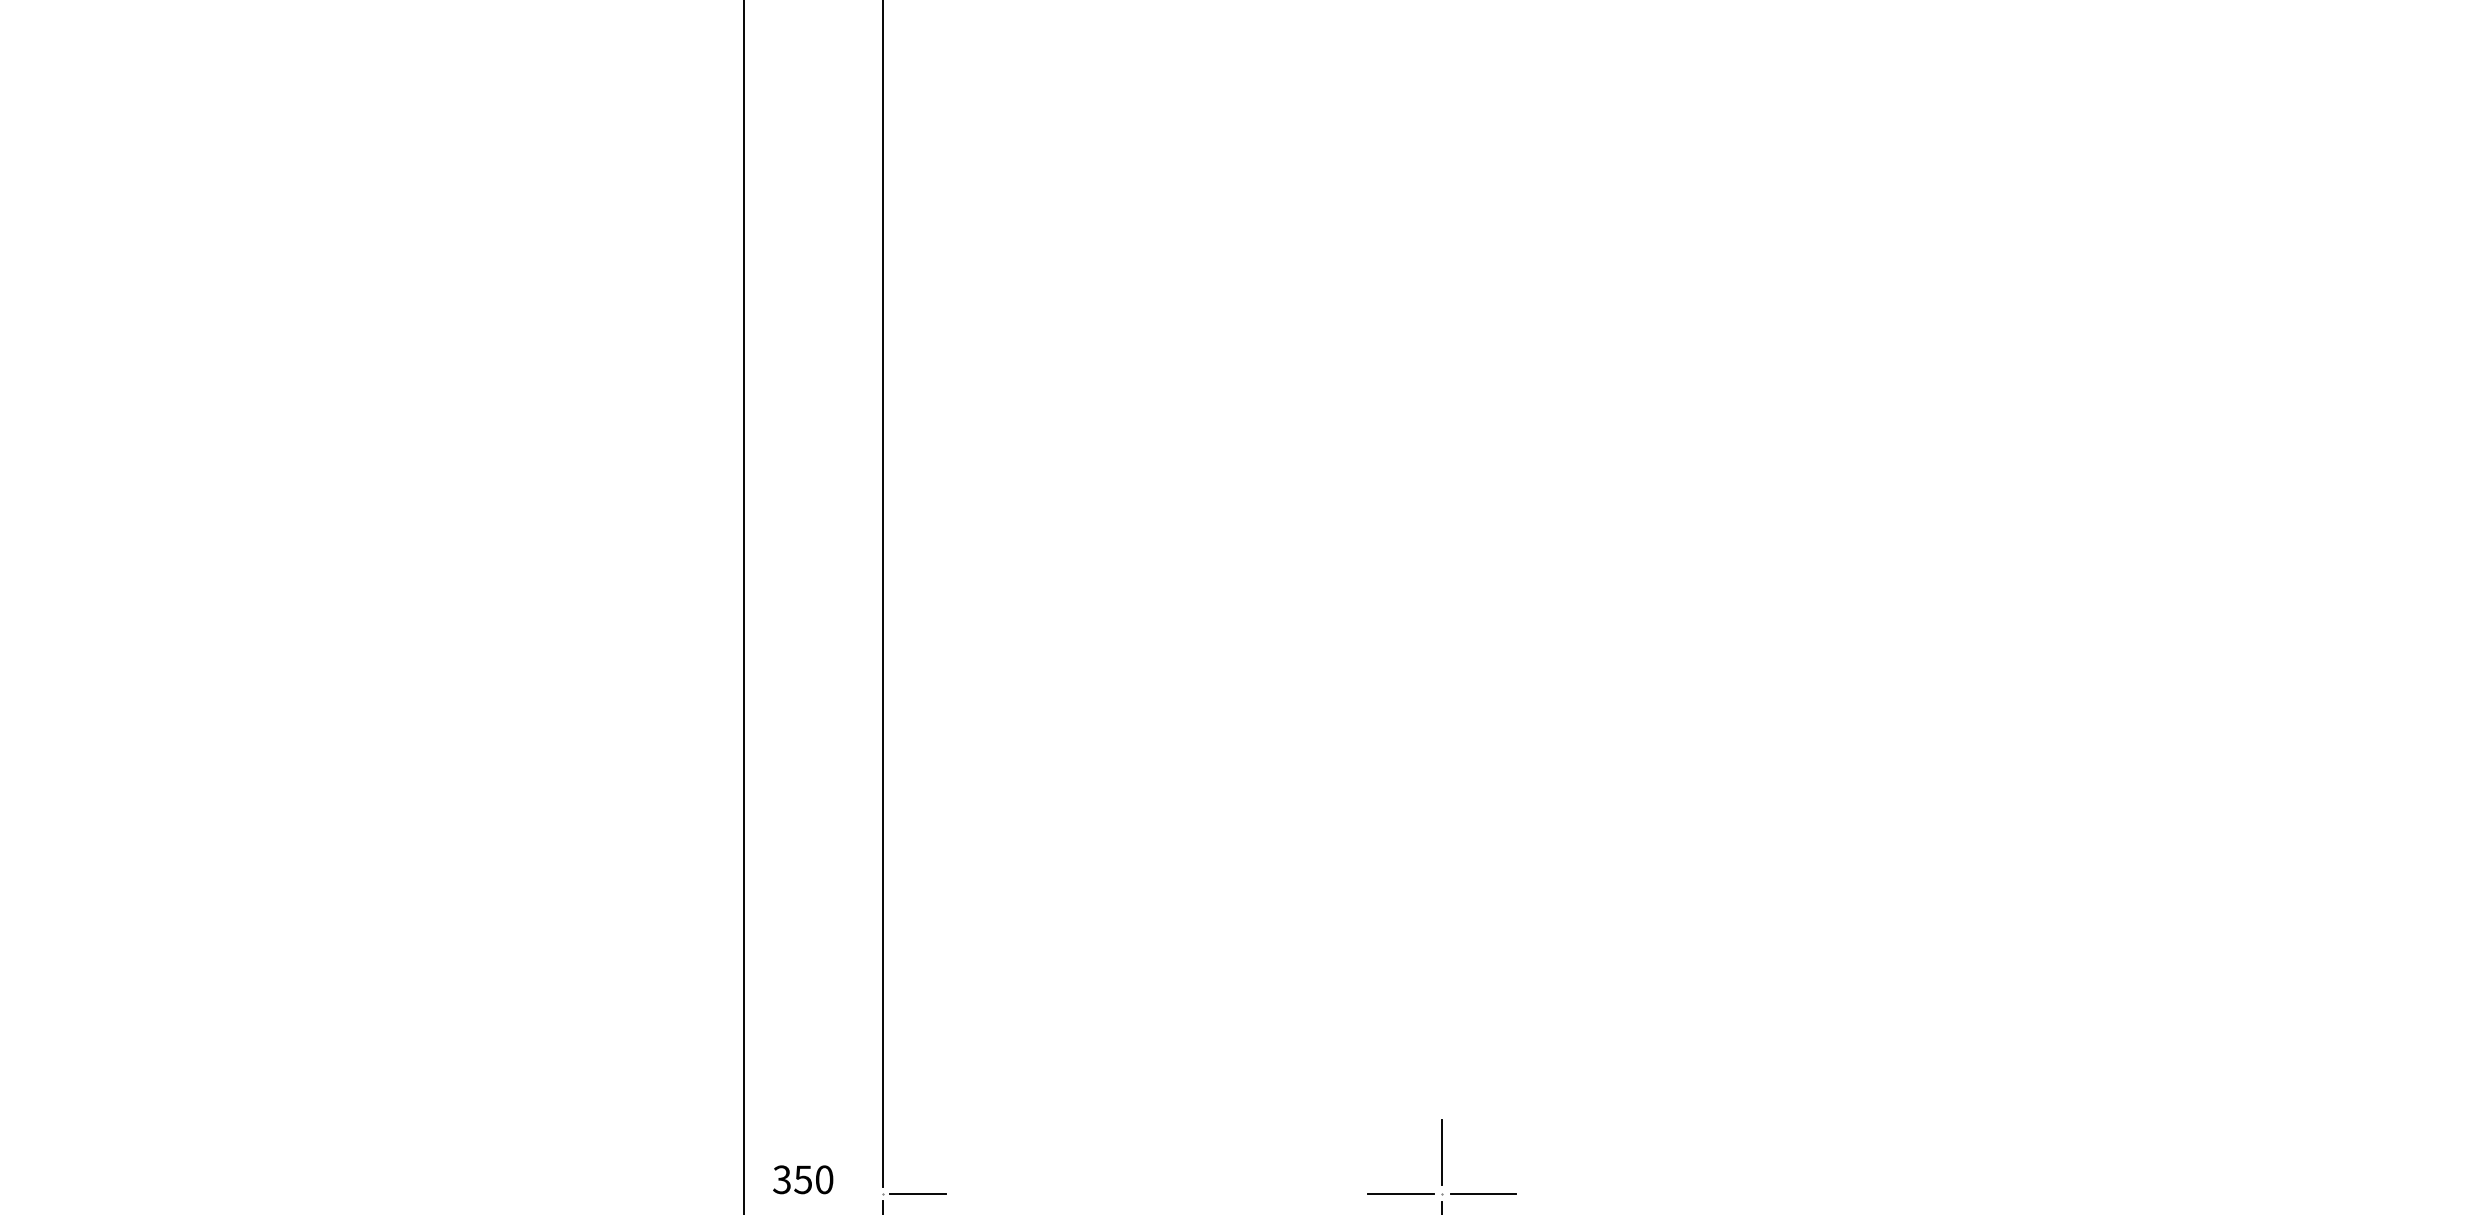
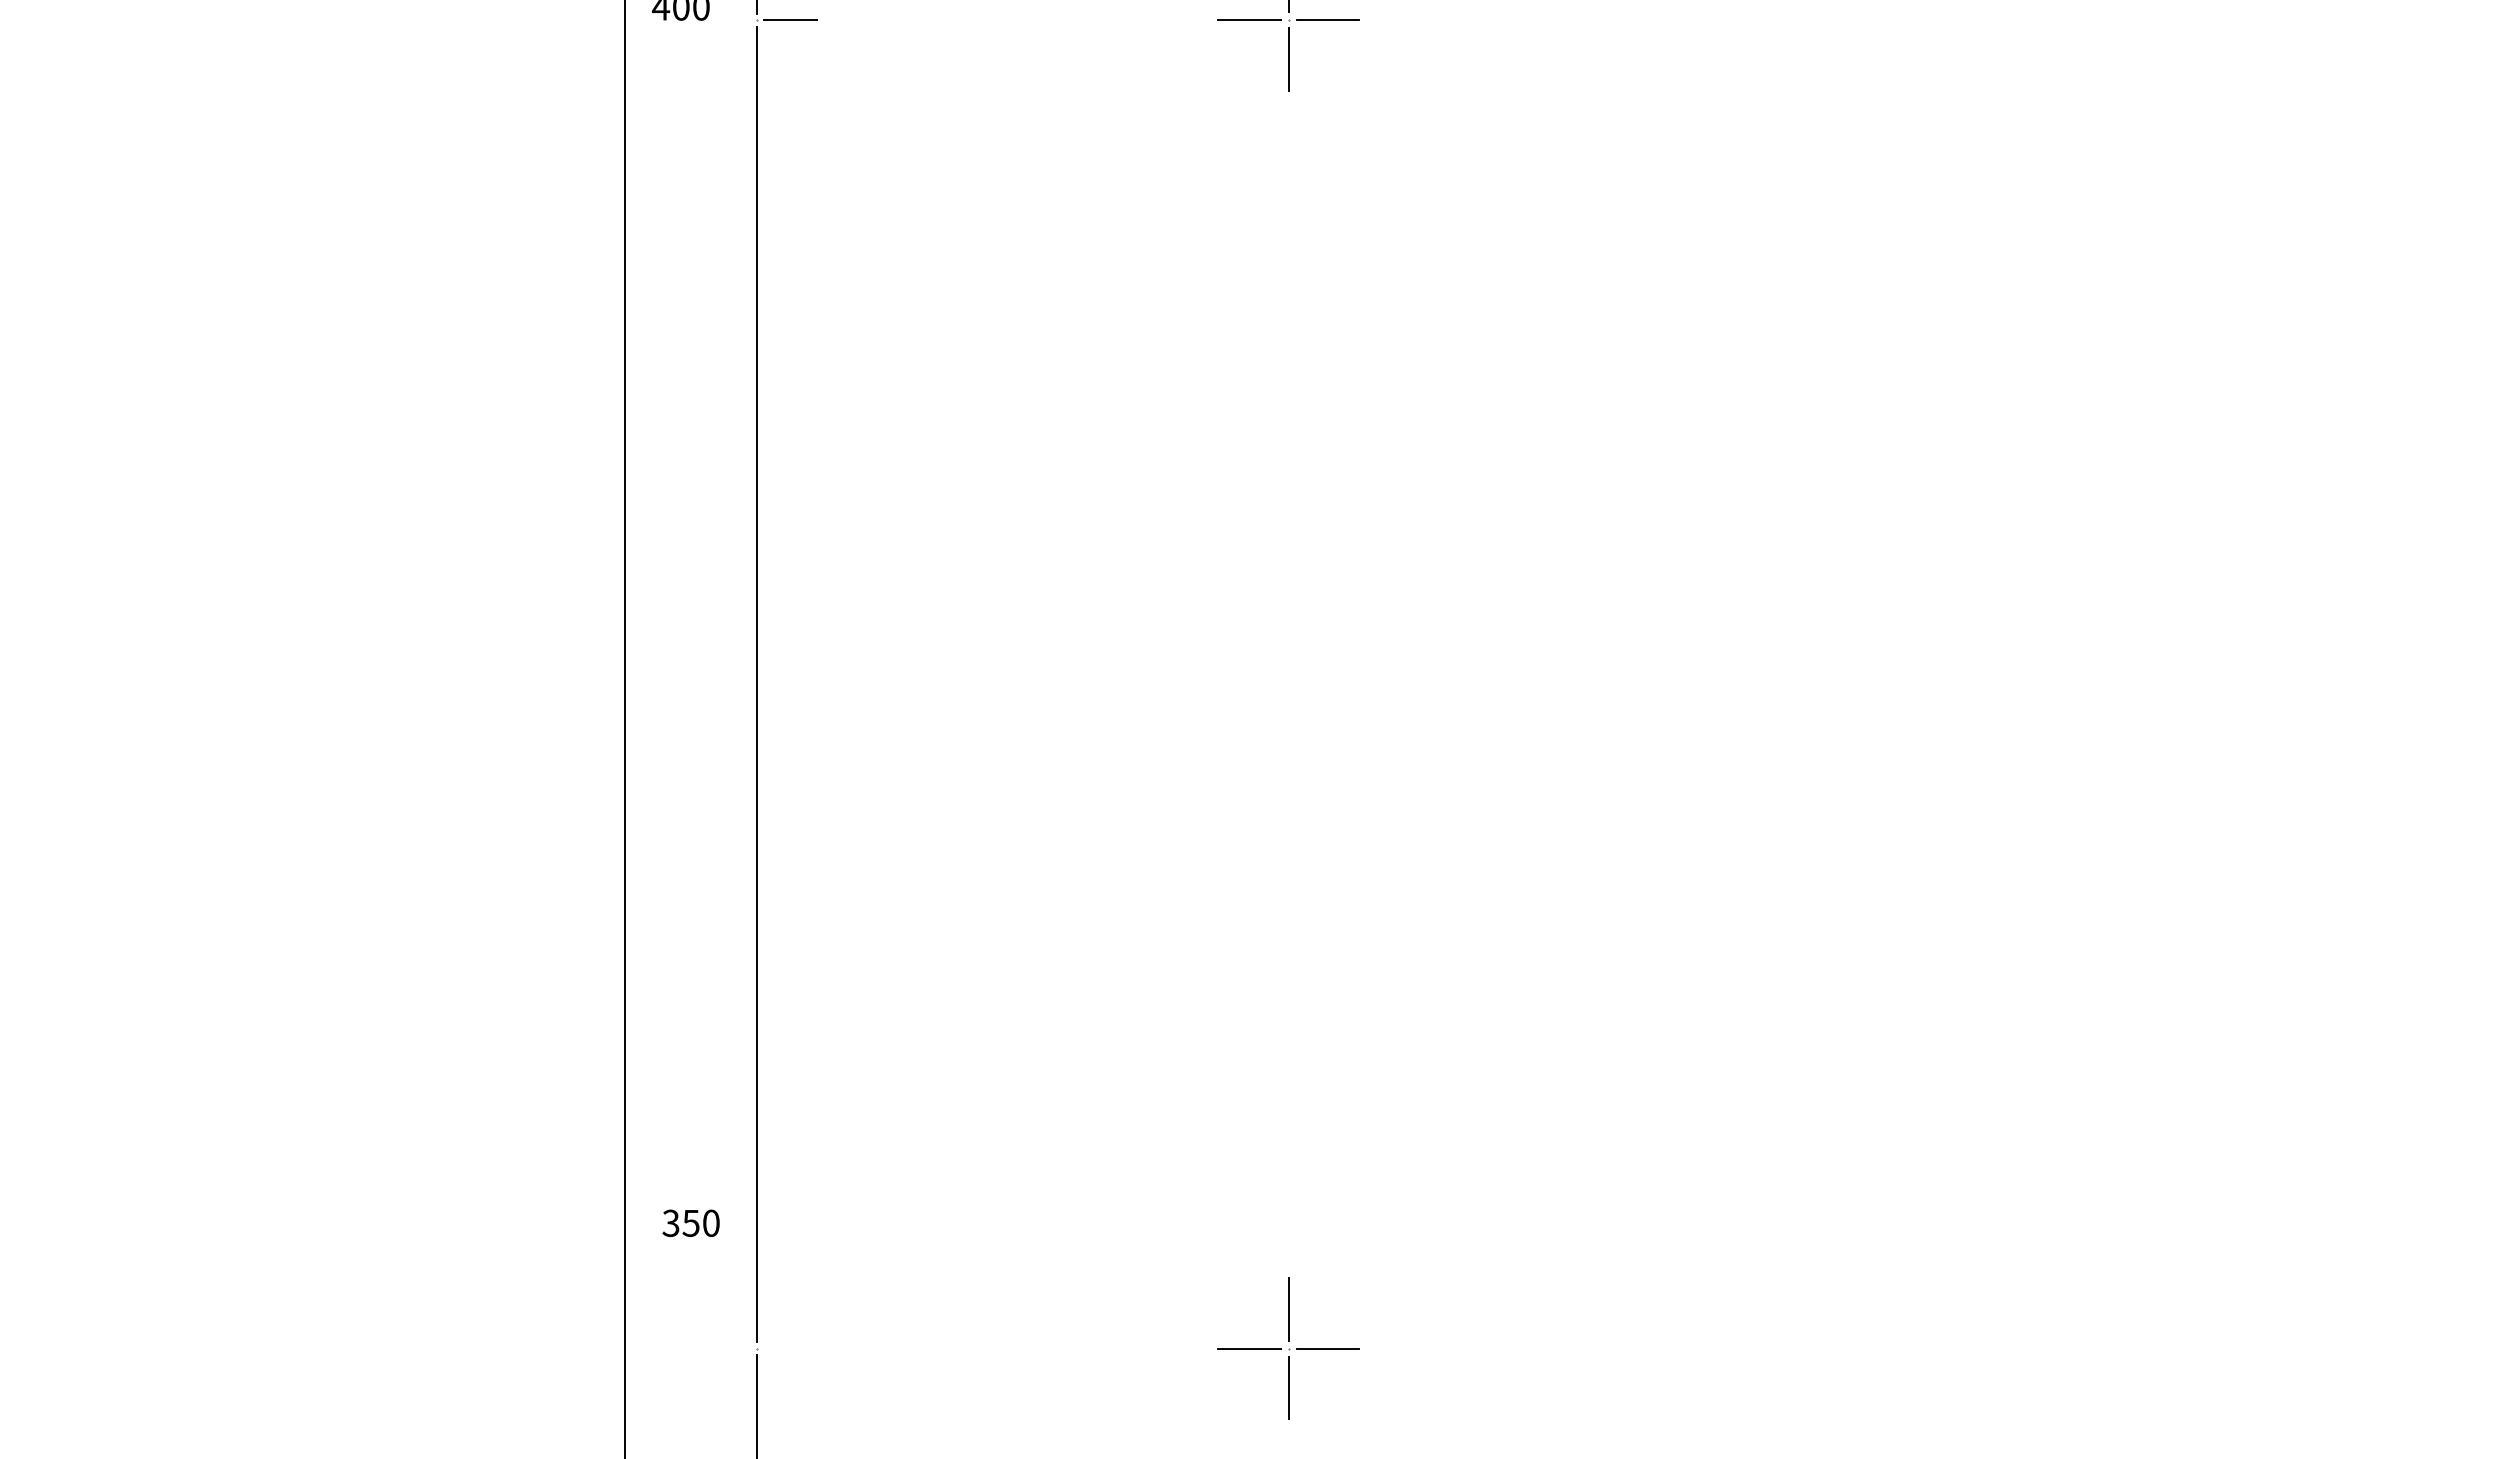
text: (802, 1178) -> (690, 1222), moved
line: (918, 1193) -> (790, 1348), removed

